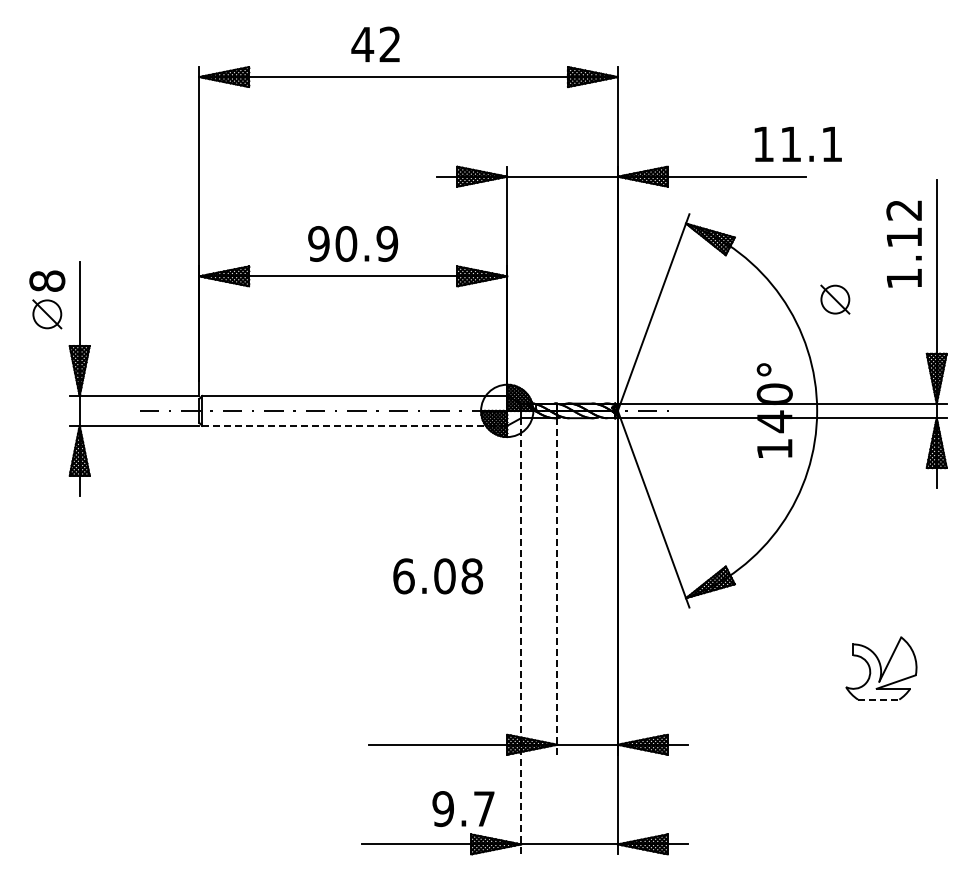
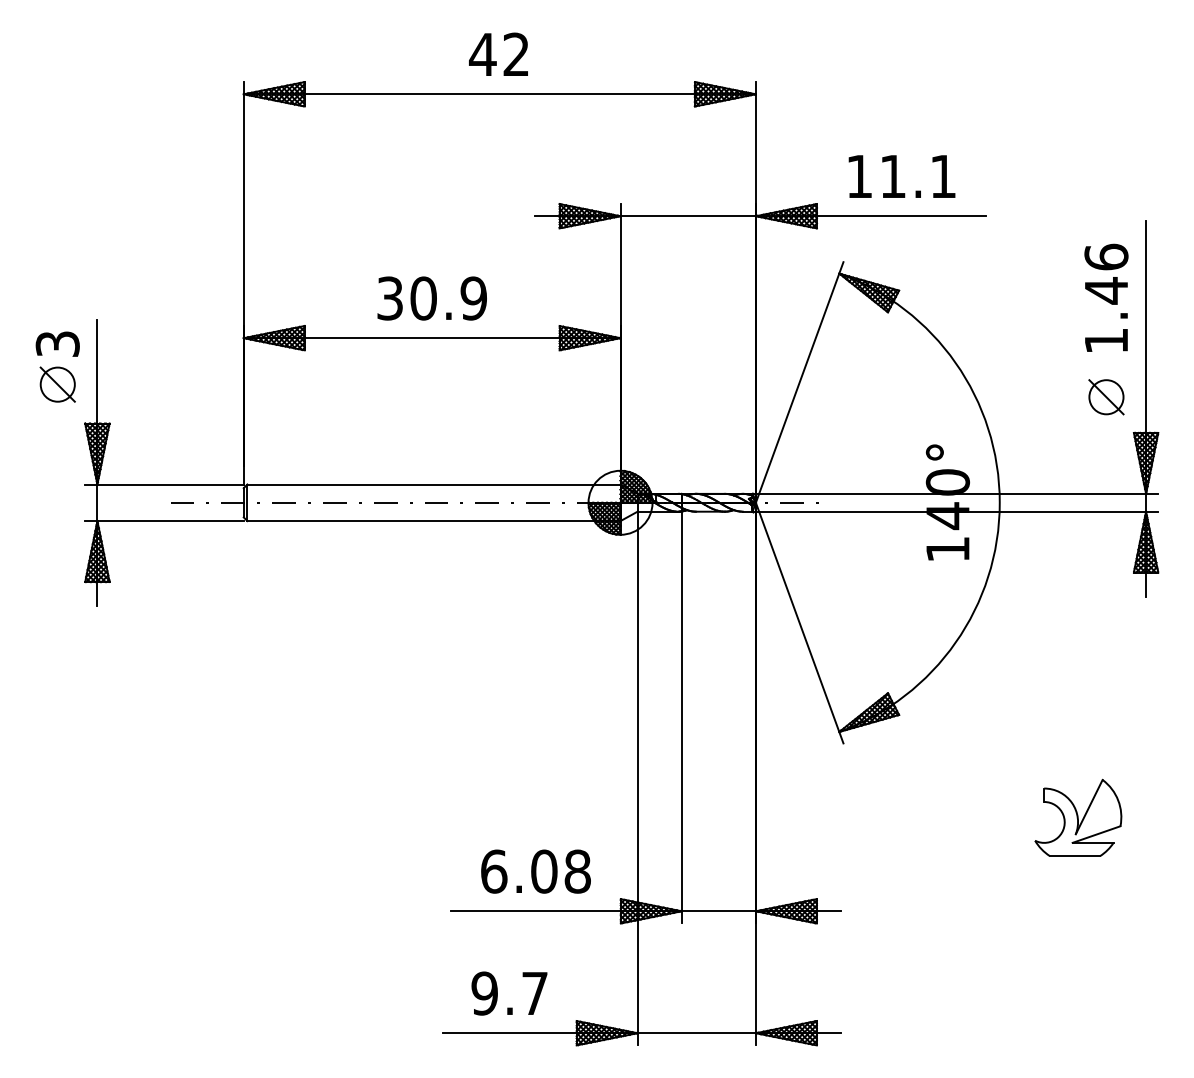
text: (375, 43) -> (498, 53), moved
text: (797, 144) -> (901, 176), moved
text: (904, 224) -> (1106, 274), 1.12 -> 1.46
text: (318, 243) -> (389, 297), 90.9 -> 30.9
text: (47, 280) -> (58, 343), 8 -> 3
part: (835, 299) -> (1106, 397), moved
line: (355, 425) -> (434, 520), dashed -> solid
text: (438, 576) -> (536, 871), moved
line: (557, 586) -> (682, 717), dashed -> solid
line: (521, 636) -> (637, 778), dashed -> solid
line: (878, 699) -> (1074, 855), dashed -> solid
text: (463, 808) -> (509, 992), moved

